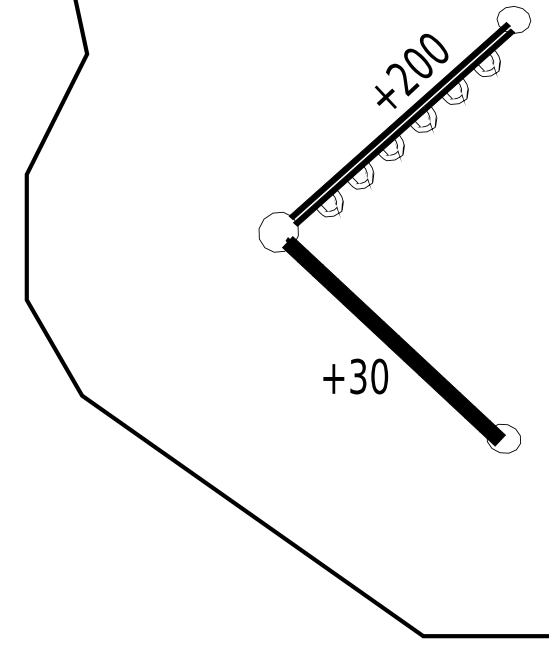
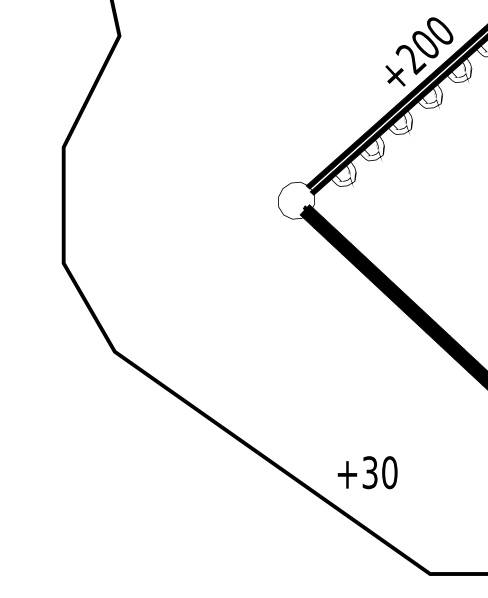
text: (355, 376) -> (367, 472), moved

